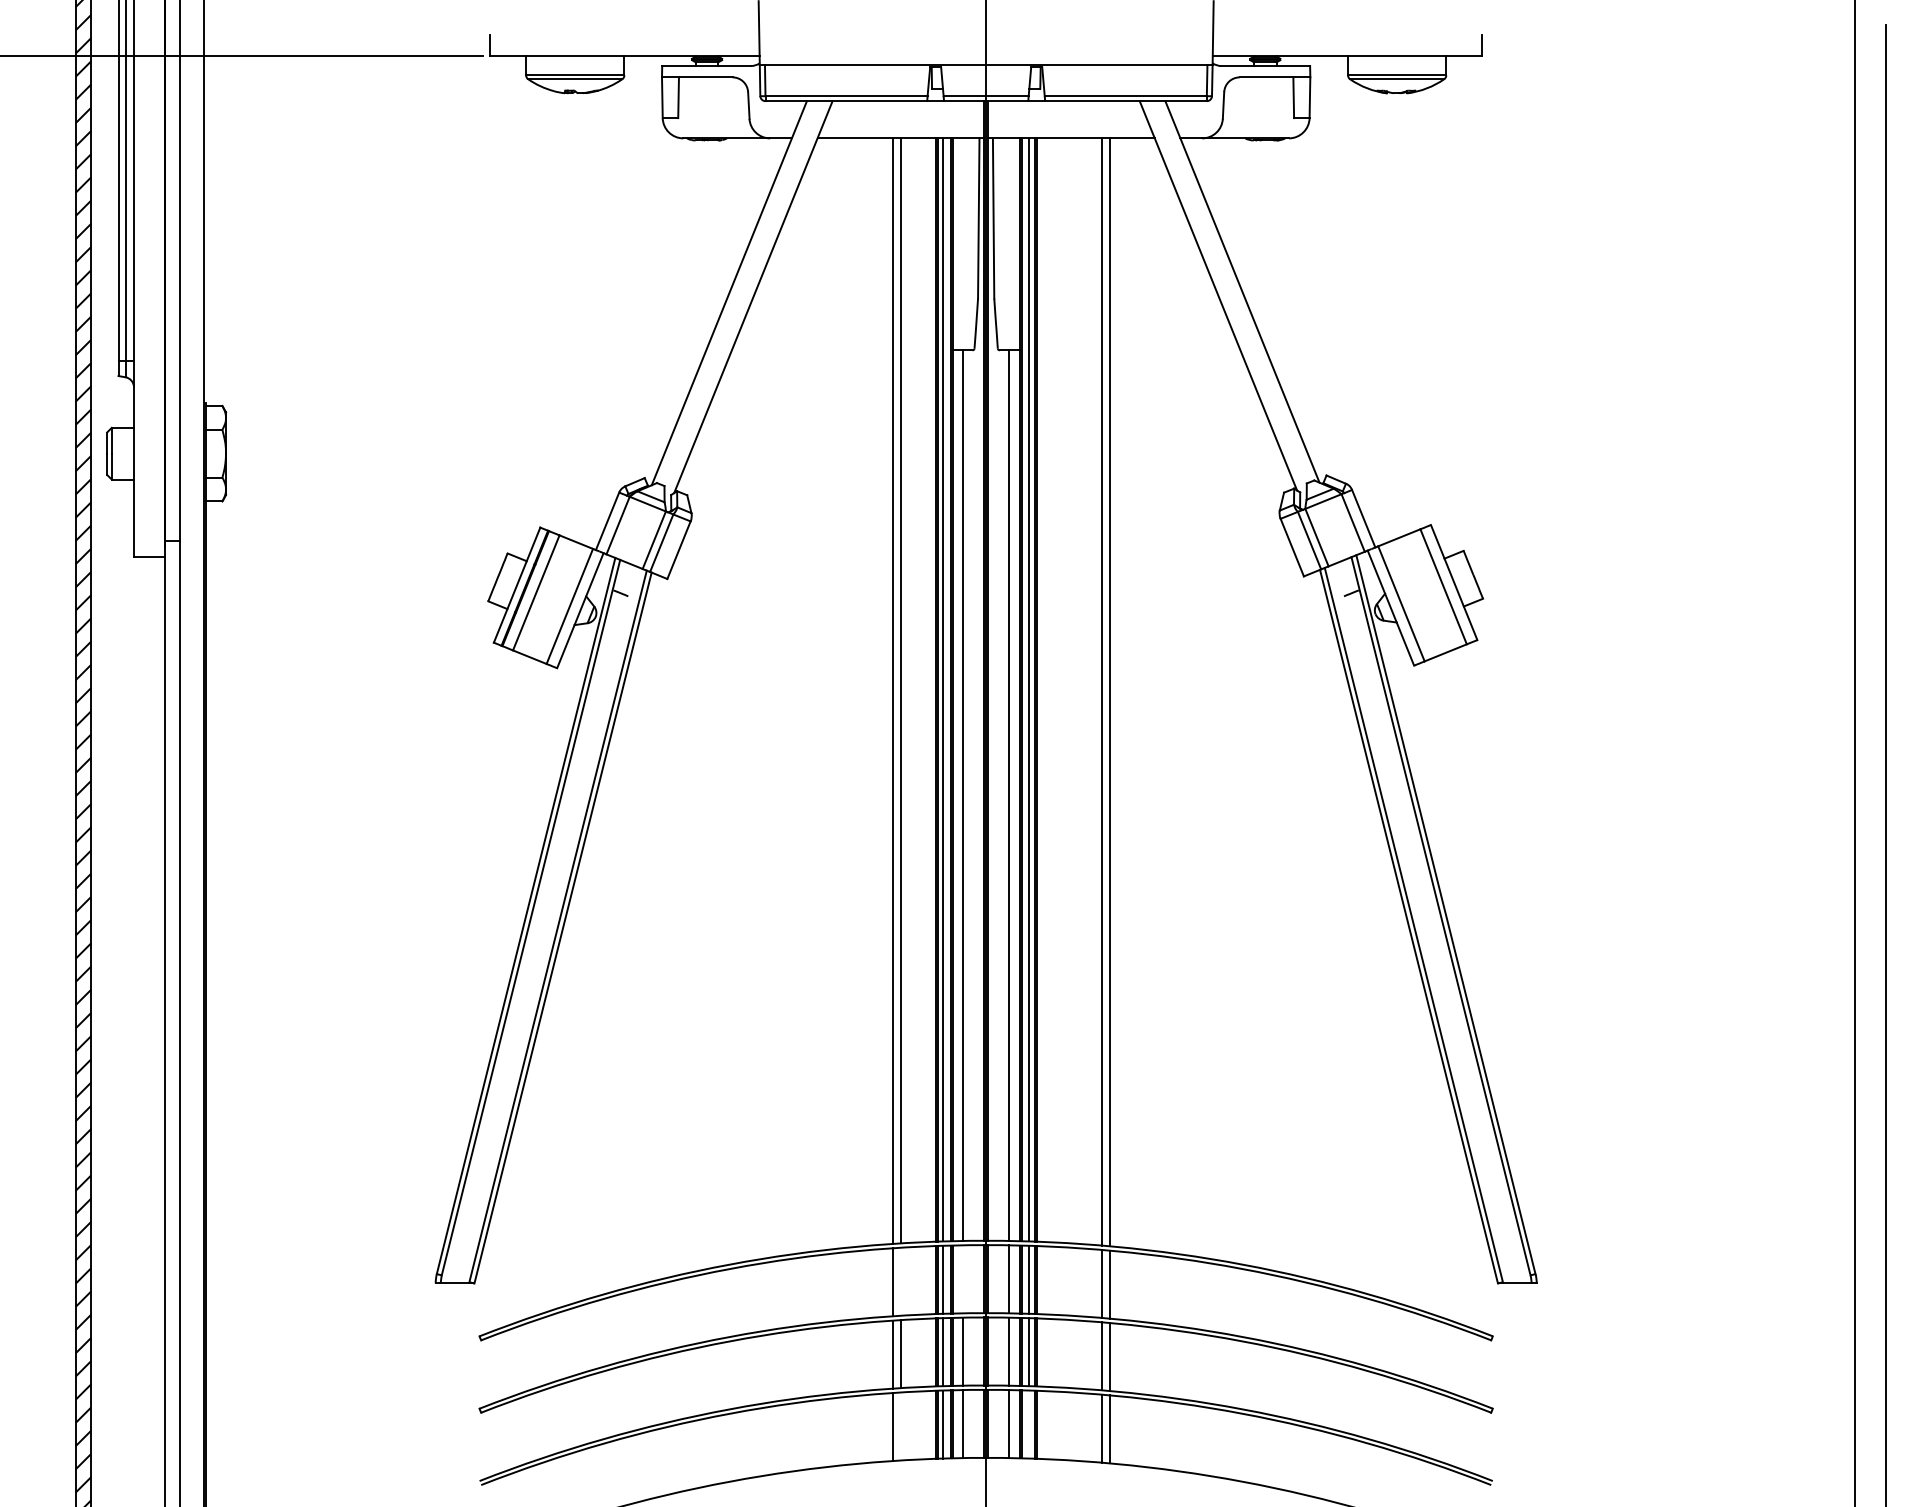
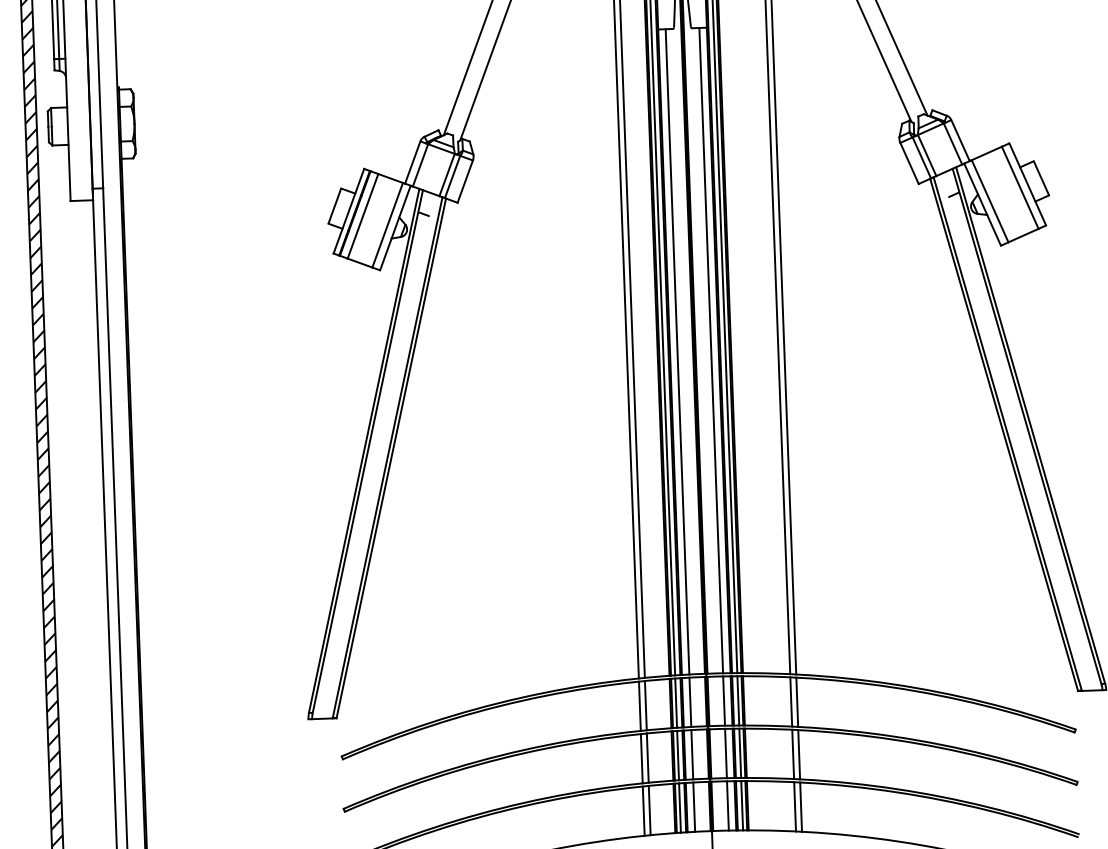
line: (962, 1279) -> (690, 702), added
line: (901, 1281) -> (645, 705), added
line: (1029, 1424) -> (742, 805), added
line: (901, 1426) -> (649, 810), added

